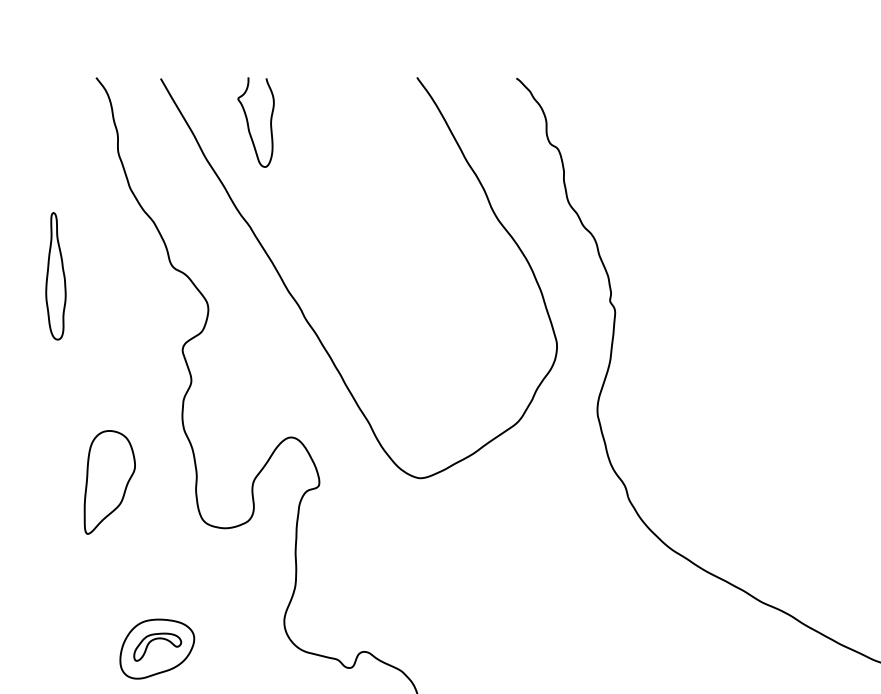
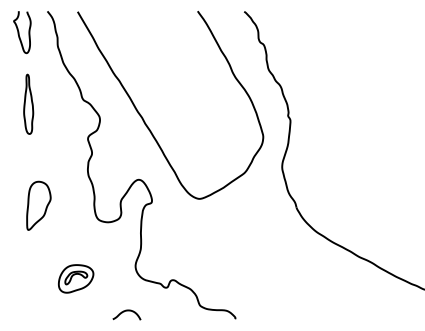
curve: (249, 122) -> (19, 32), moved
part: (108, 481) -> (38, 205), moved

